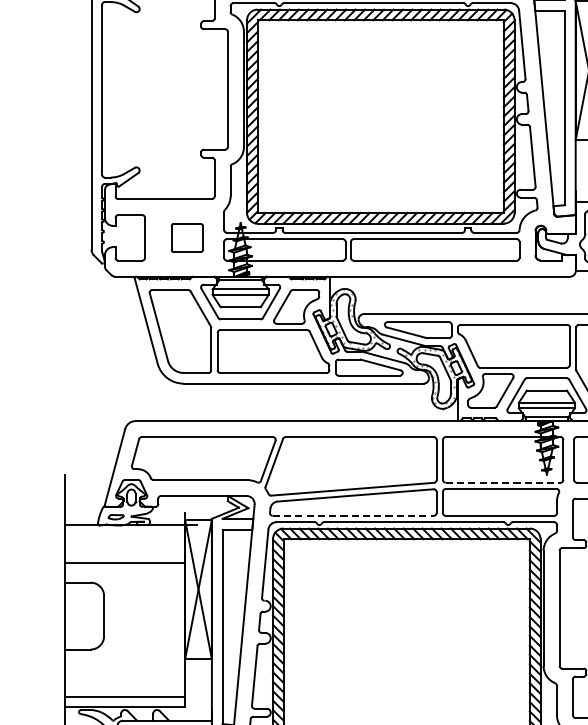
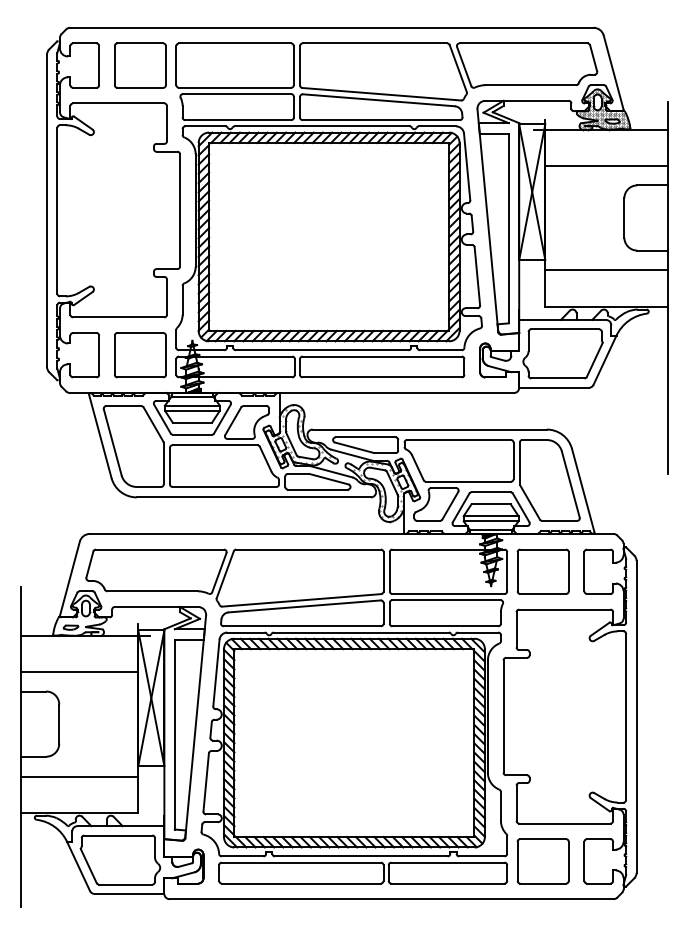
part: (187, 238) -> (140, 355), size x1.67
line: (503, 482) -> (448, 593), dashed -> solid
line: (353, 516) -> (302, 626), dashed -> solid
line: (124, 696) -> (79, 776), moved

